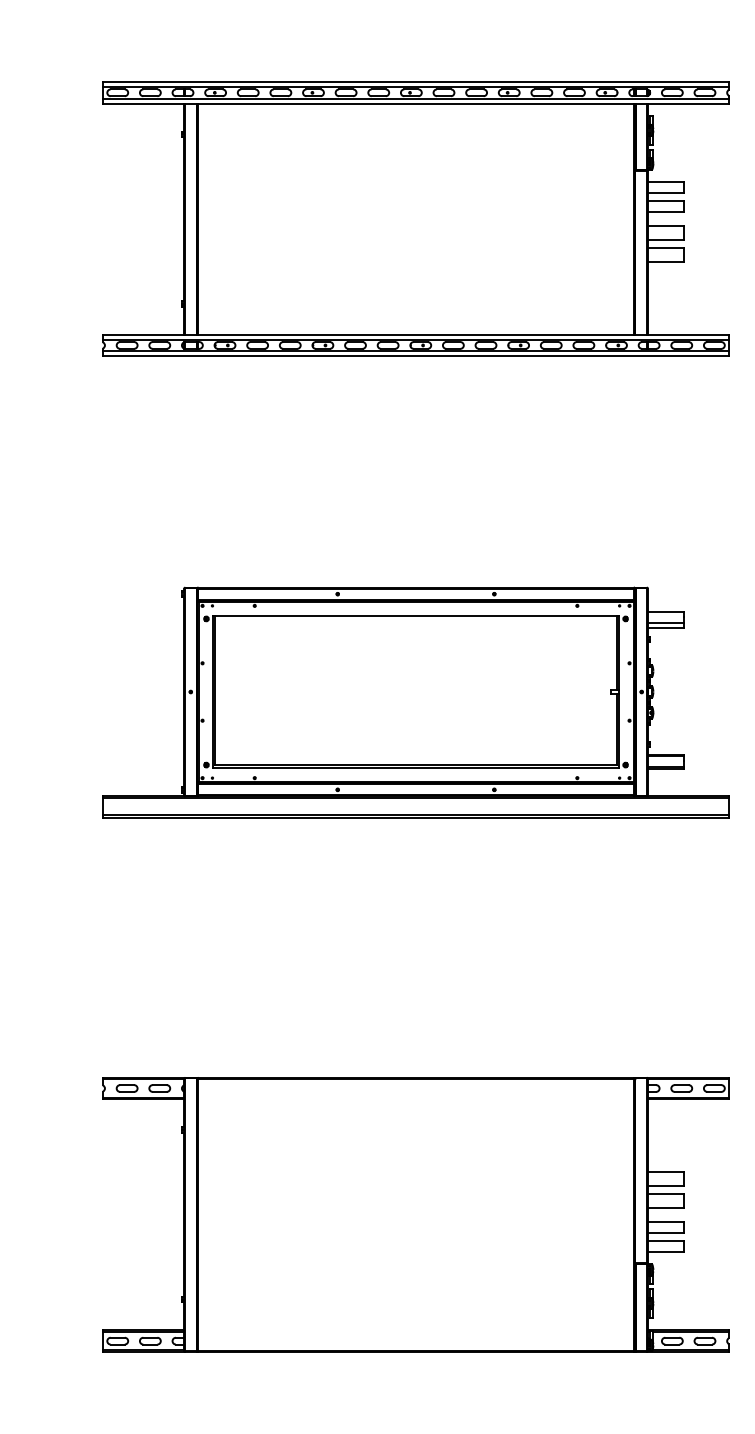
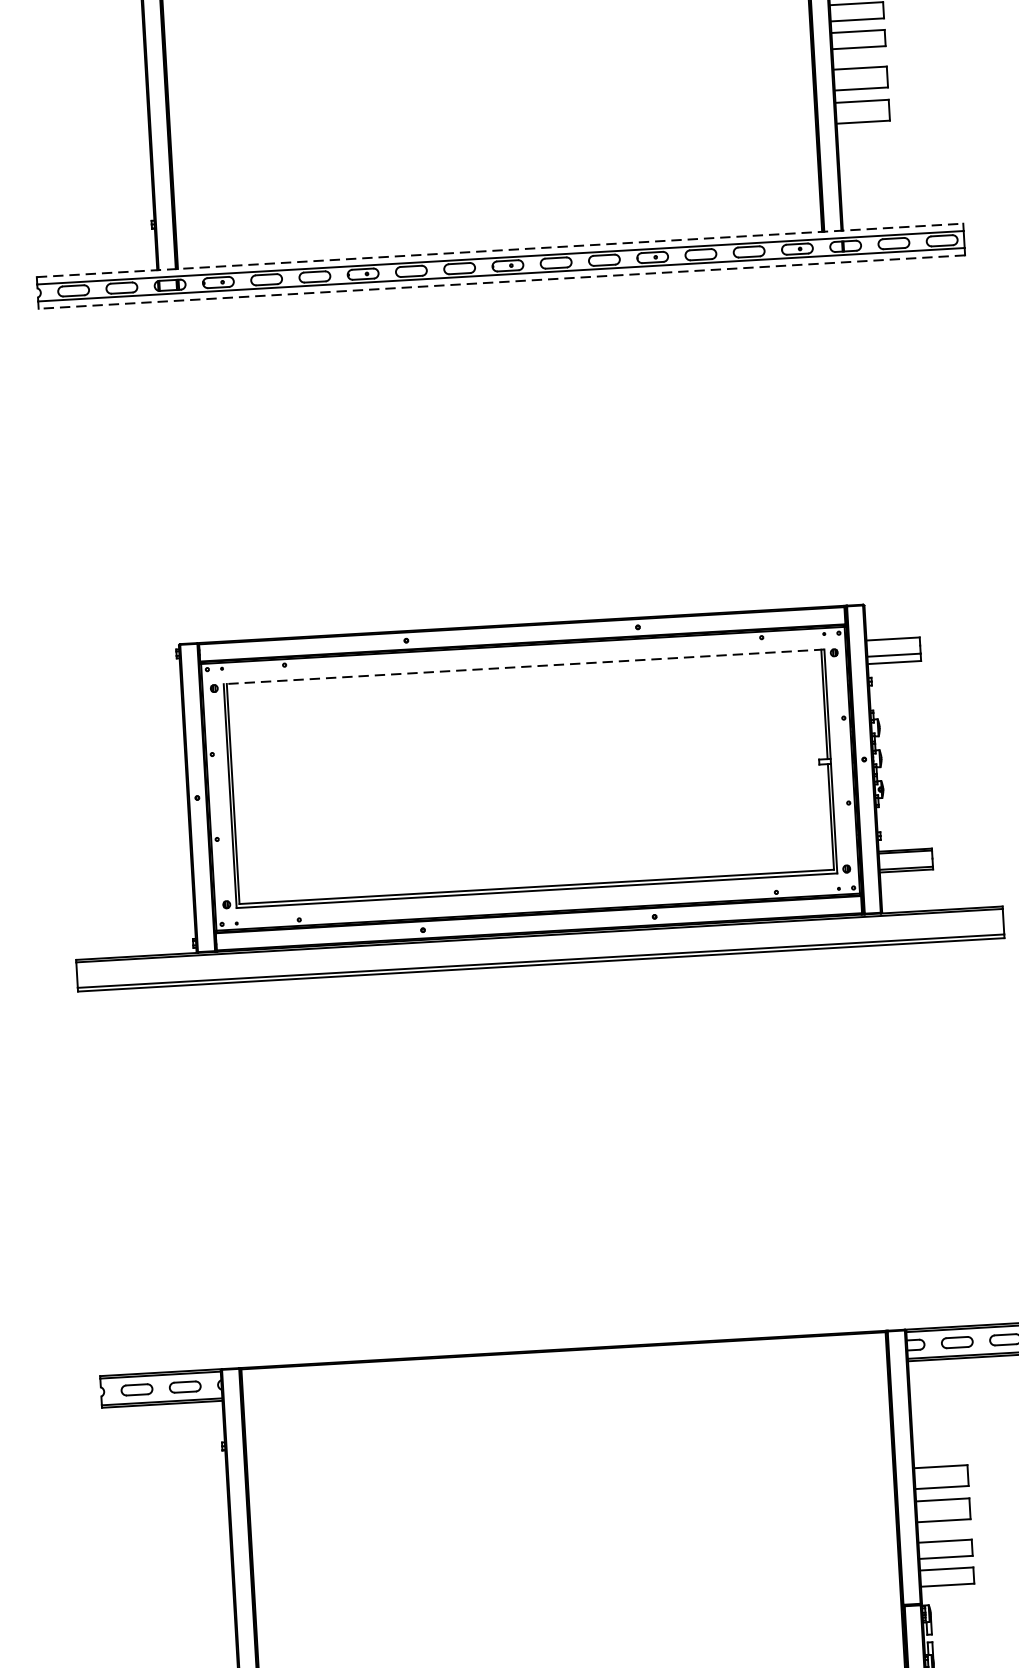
line: (416, 334) -> (500, 249), solid -> dashed
line: (415, 356) -> (501, 282), solid -> dashed
line: (415, 616) -> (523, 667), solid -> dashed

